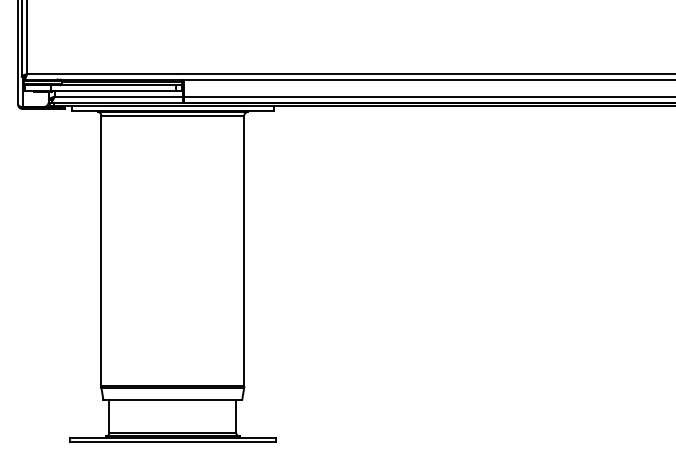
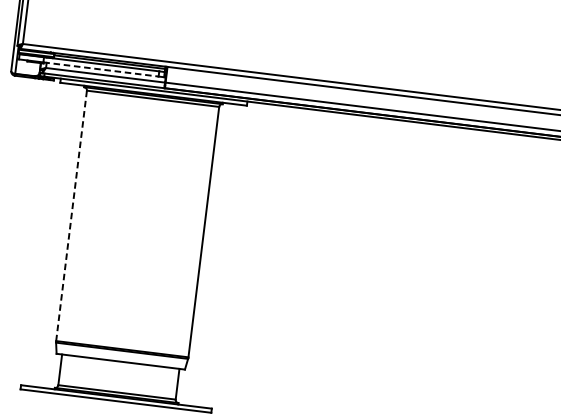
line: (114, 91) -> (101, 69), solid -> dashed
line: (101, 251) -> (71, 216), solid -> dashed

